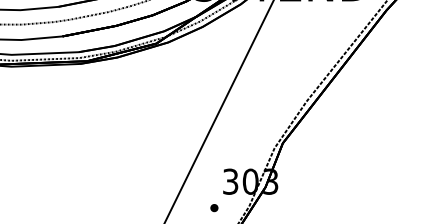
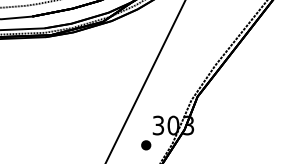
part: (214, 207) -> (146, 144), size x1.67

